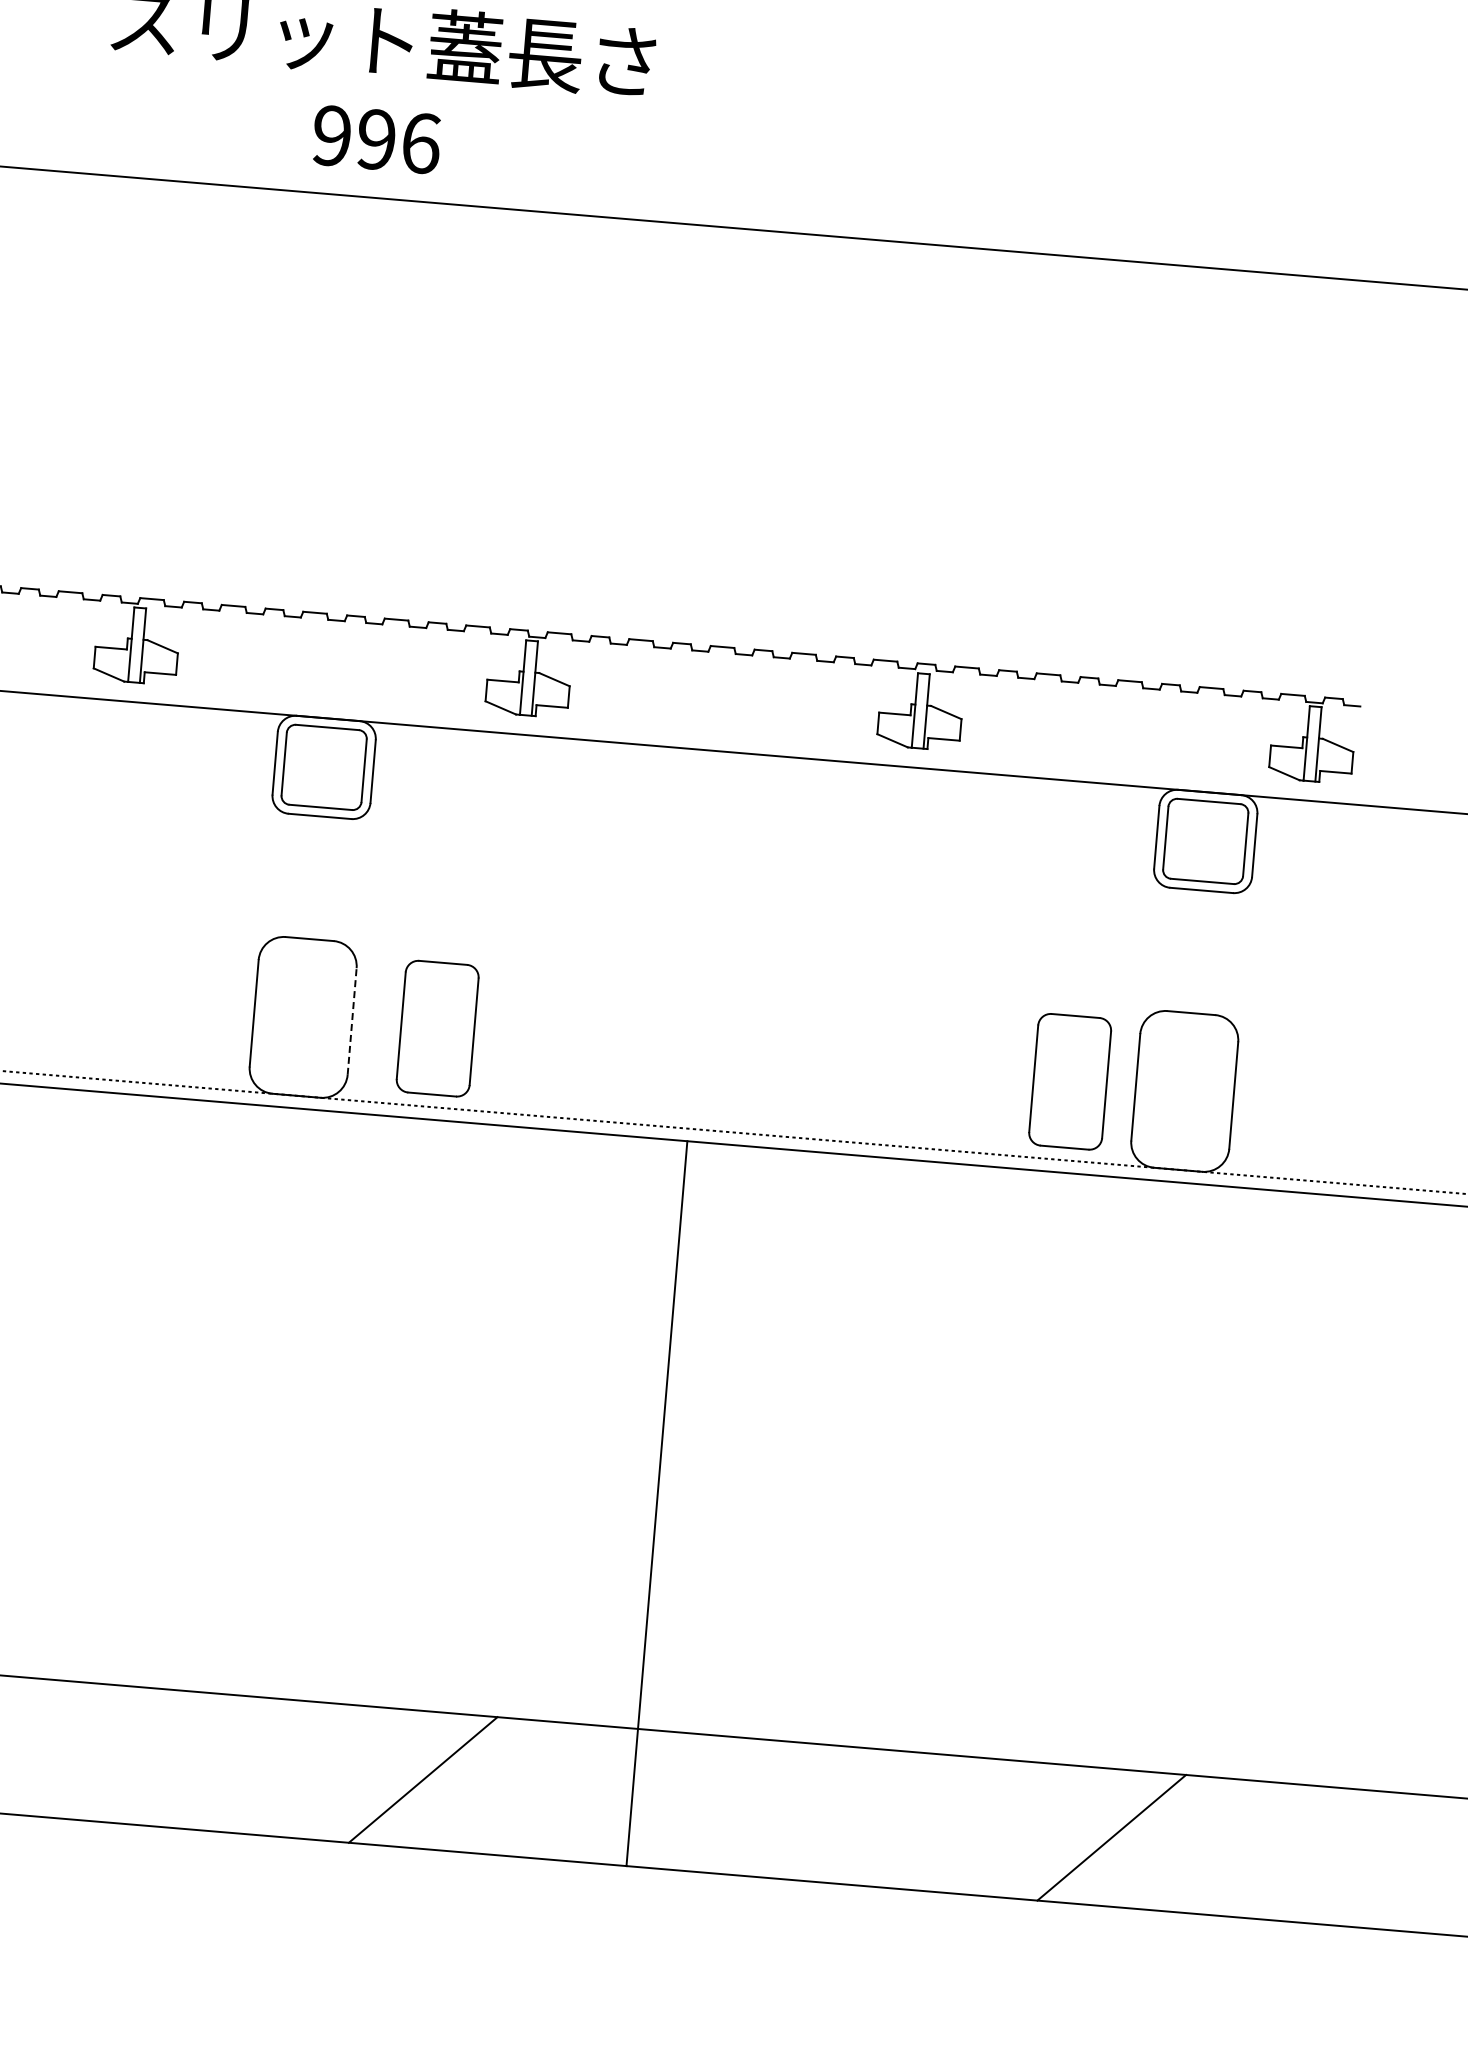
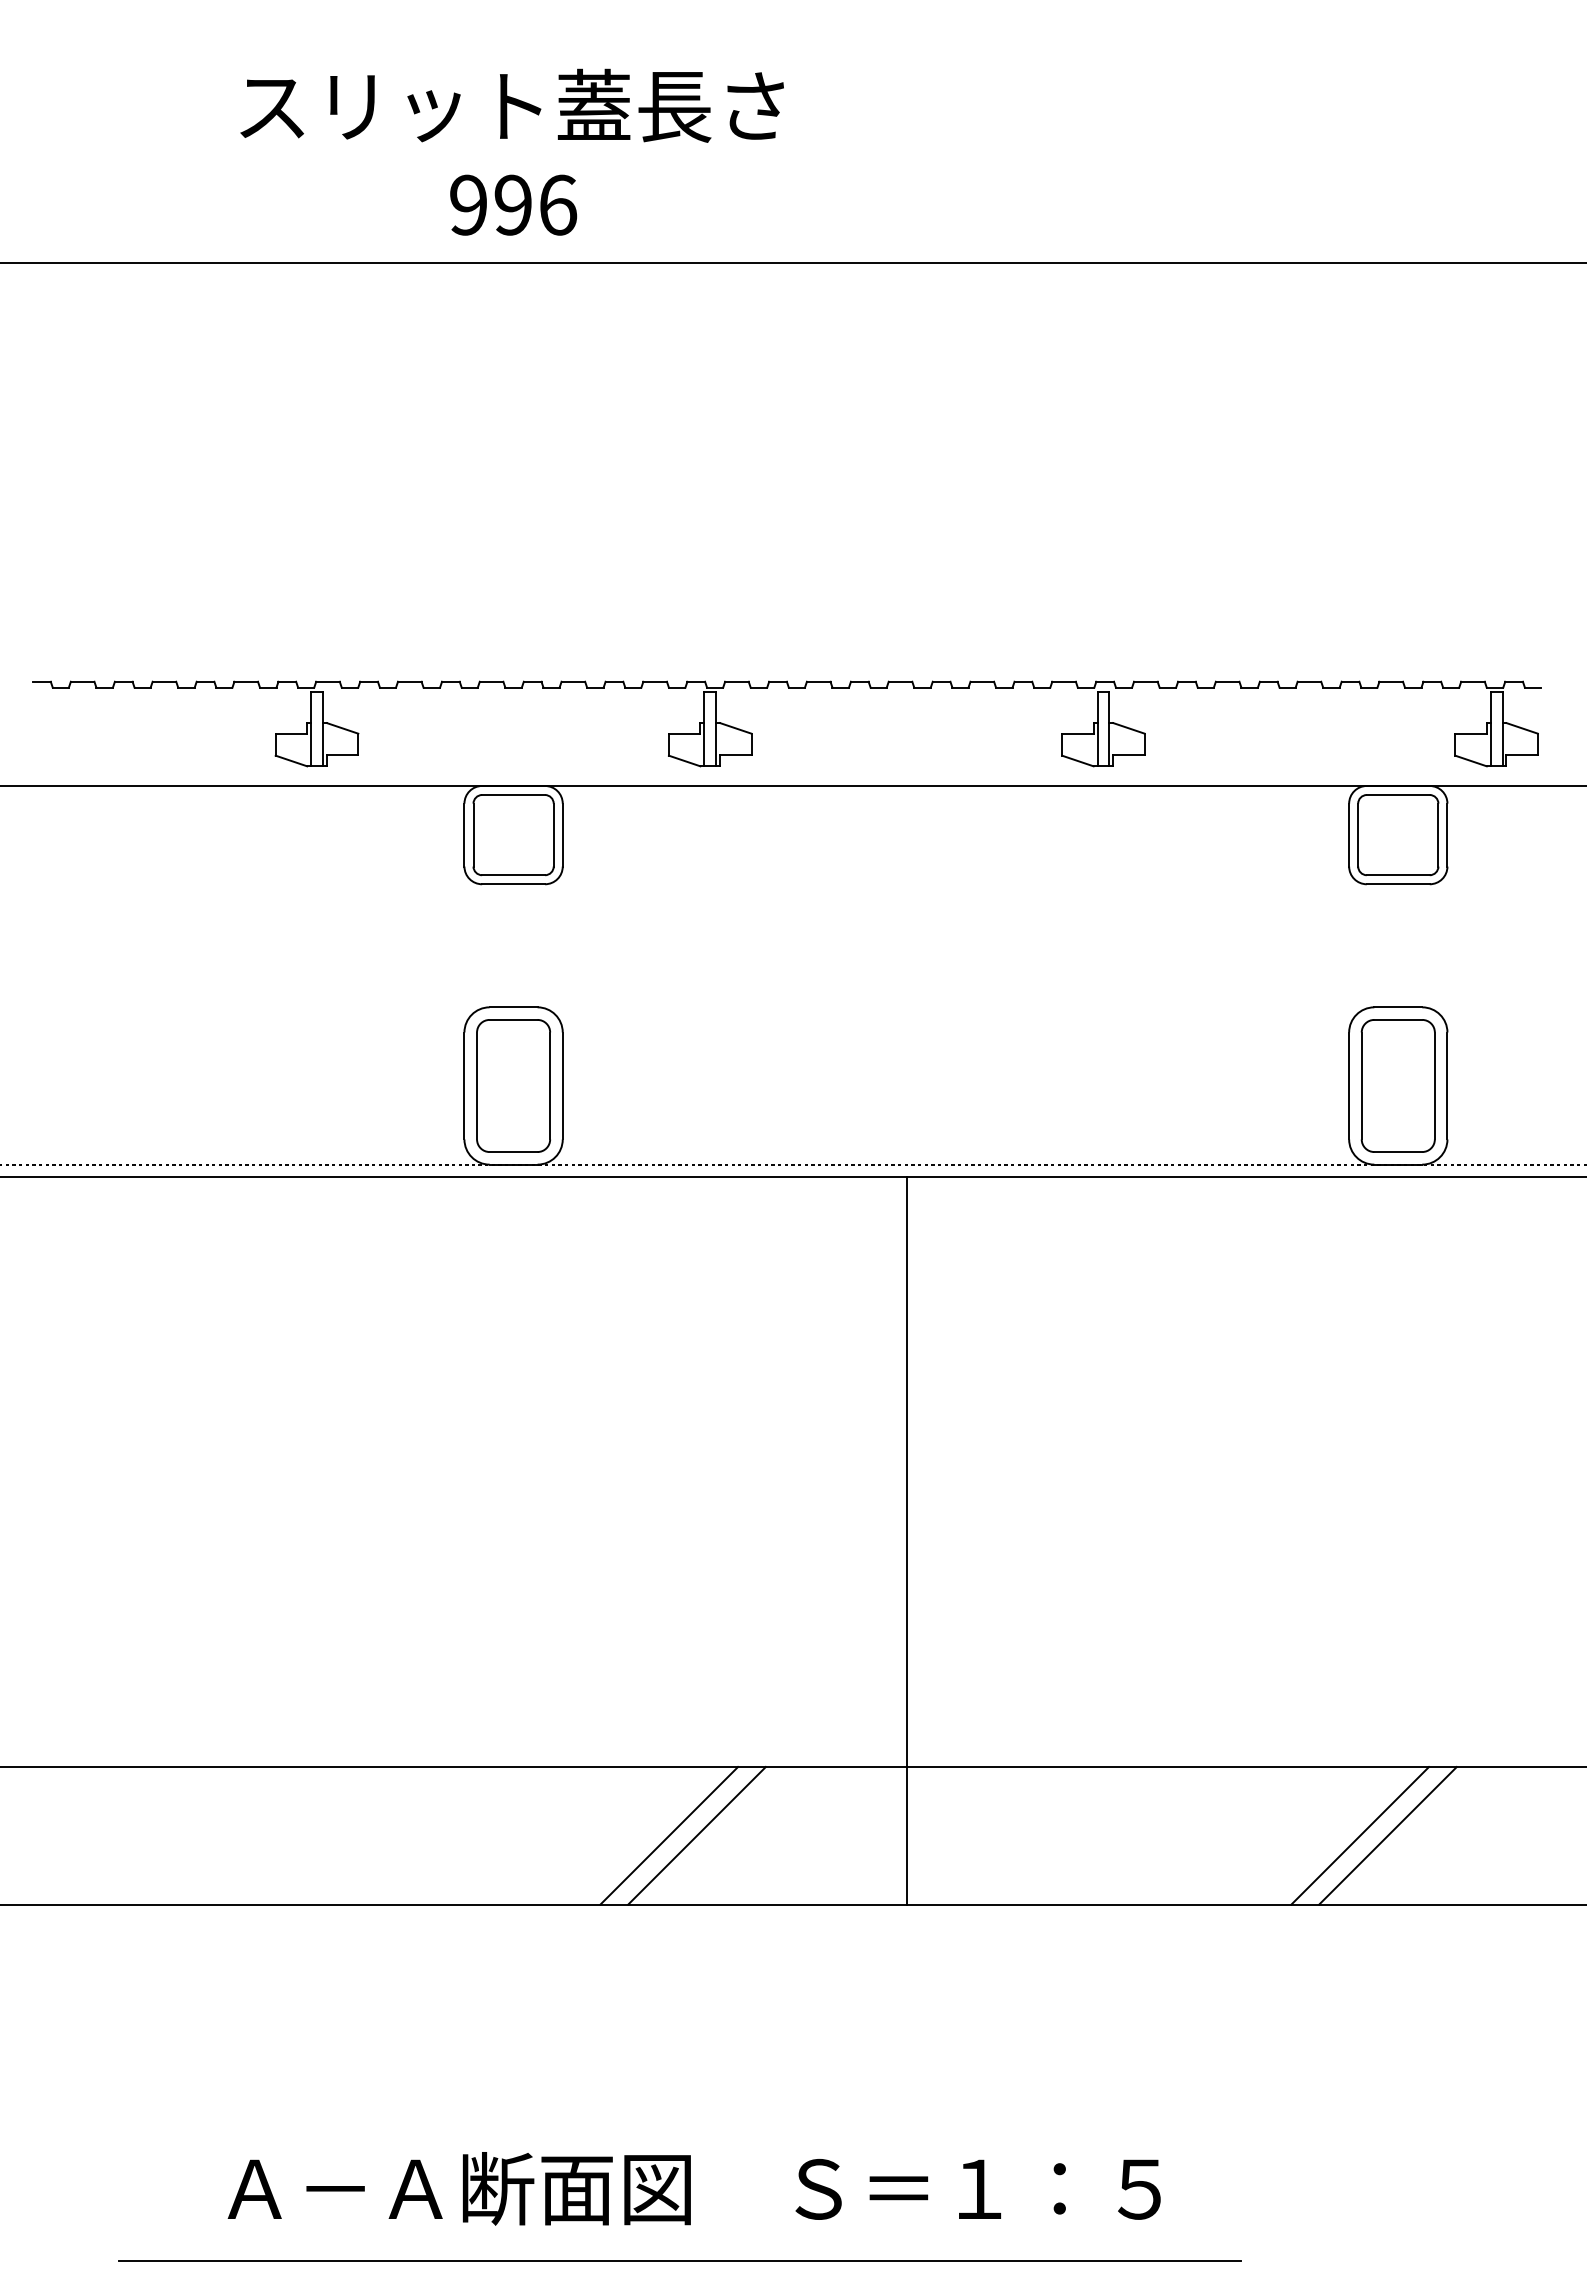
line: (351, 1021) -> (562, 1085), dashed -> solid
part: (437, 1028) -> (513, 1085), moved
part: (1069, 1081) -> (1397, 1085), moved
line: (395, 1777) -> (669, 1835), added
line: (1084, 1835) -> (1360, 1835), added

